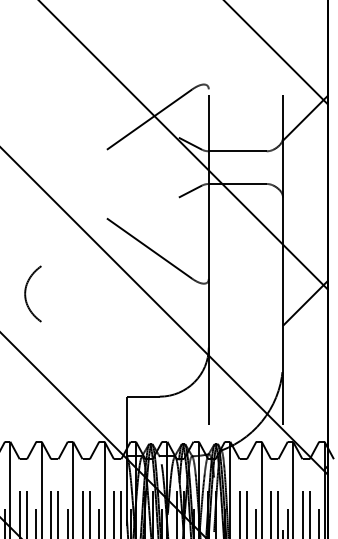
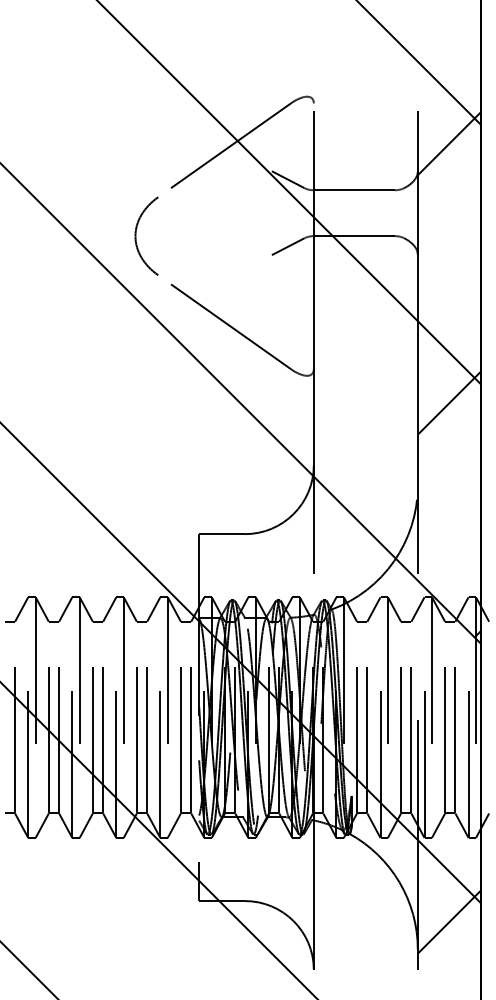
part: (25, 293) -> (136, 235), moved

